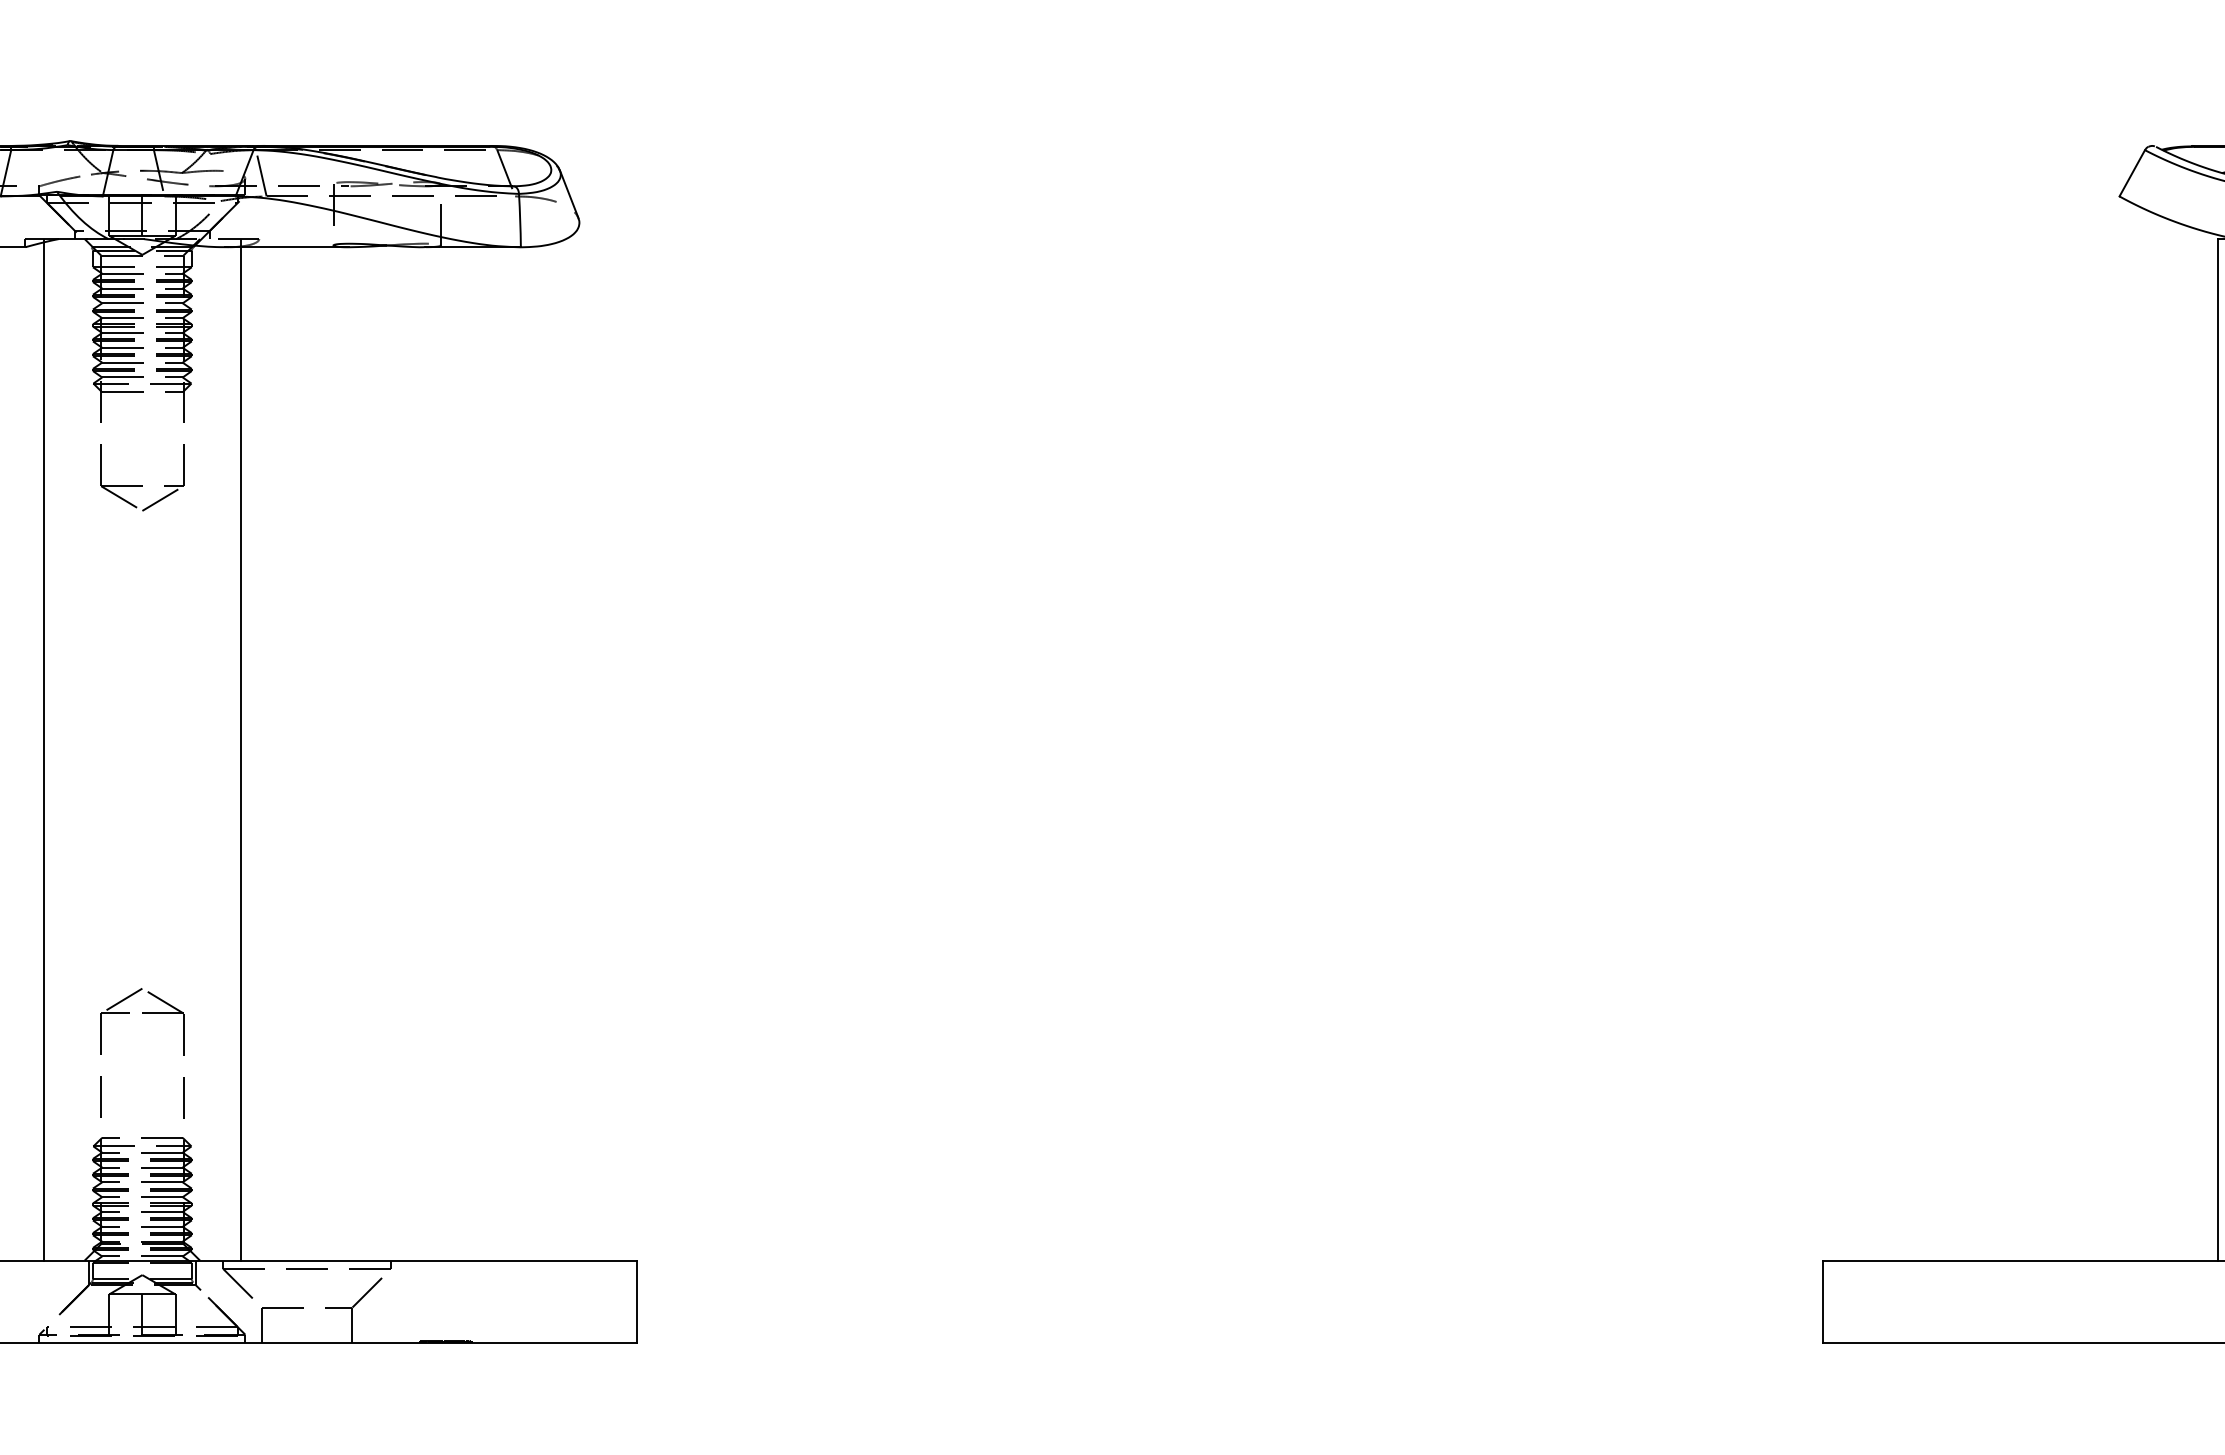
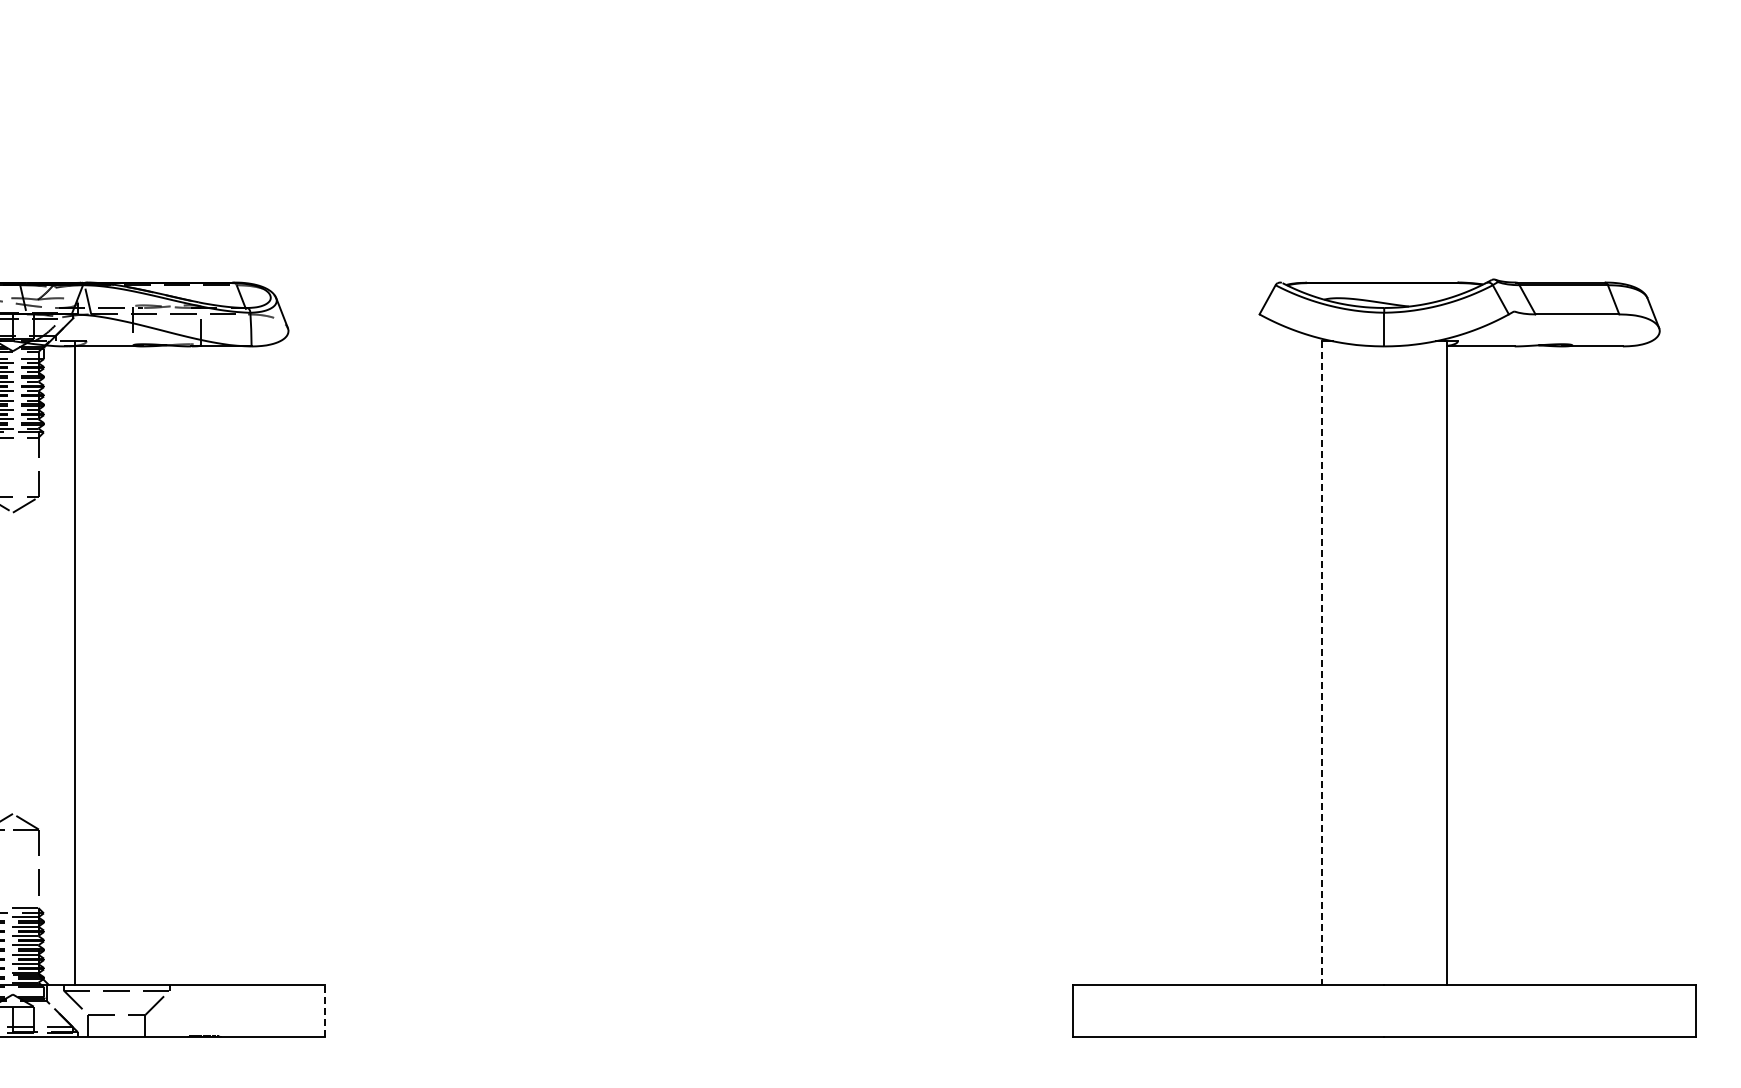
line: (2217, 750) -> (1321, 663), solid -> dashed
line: (636, 1302) -> (324, 1011), solid -> dashed

